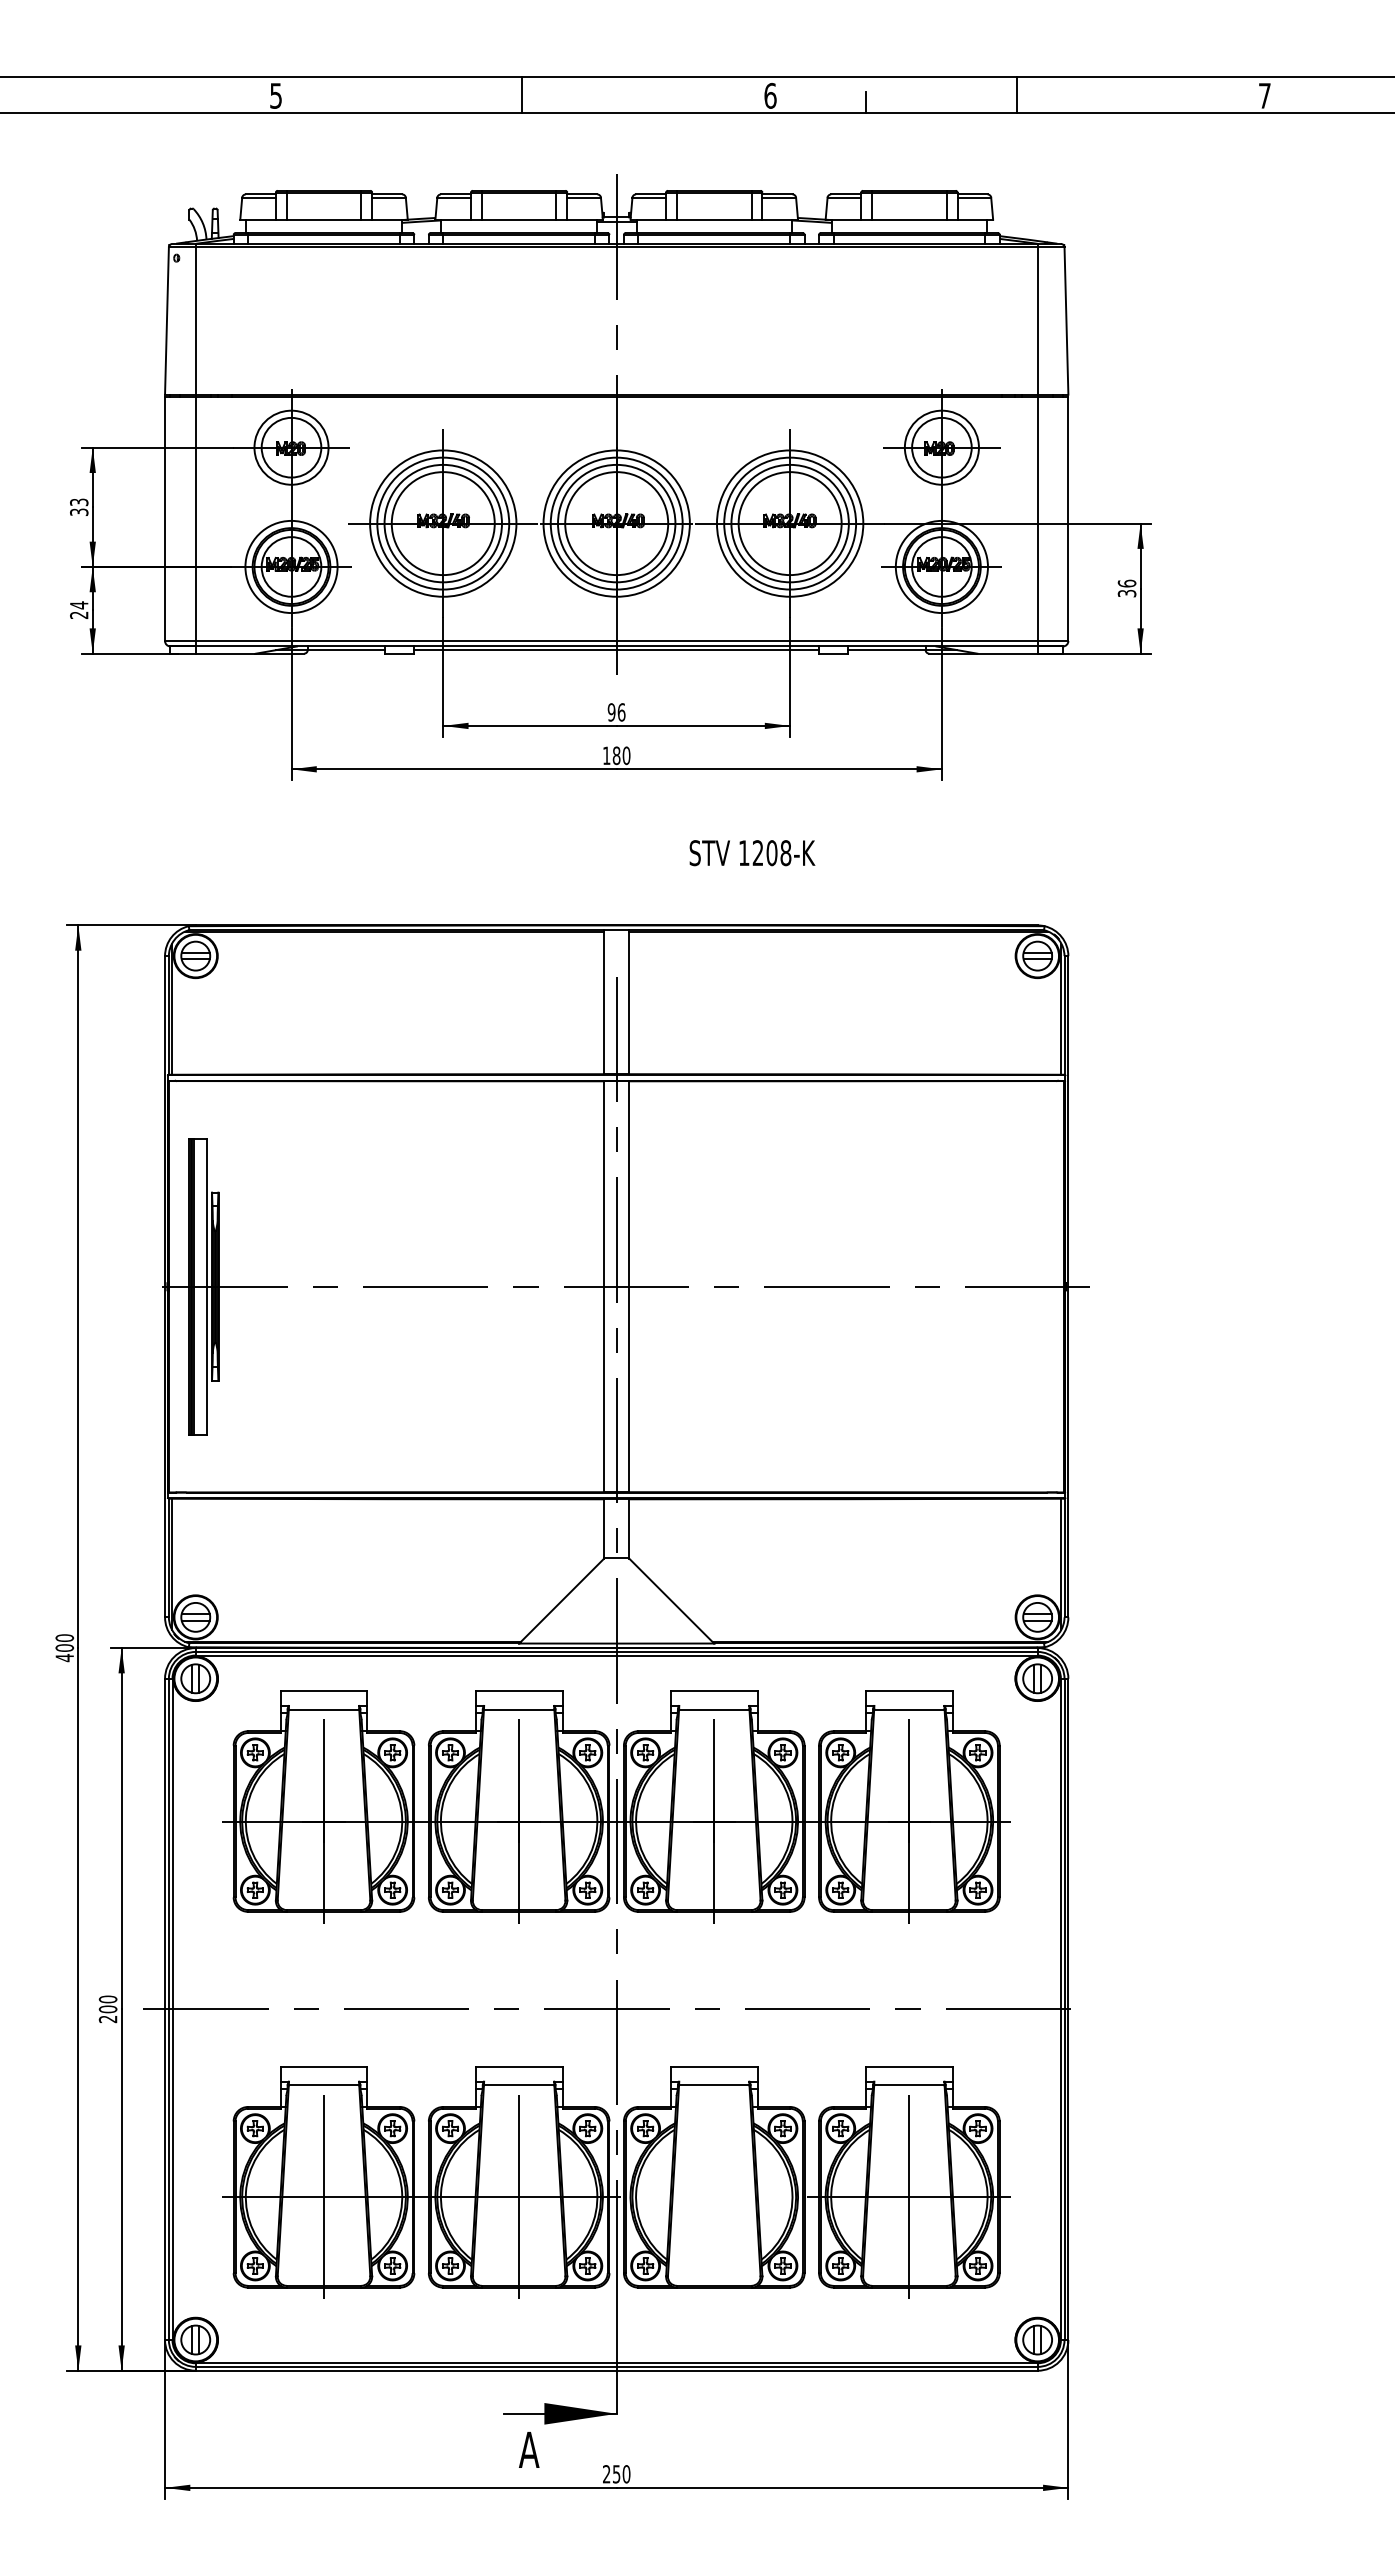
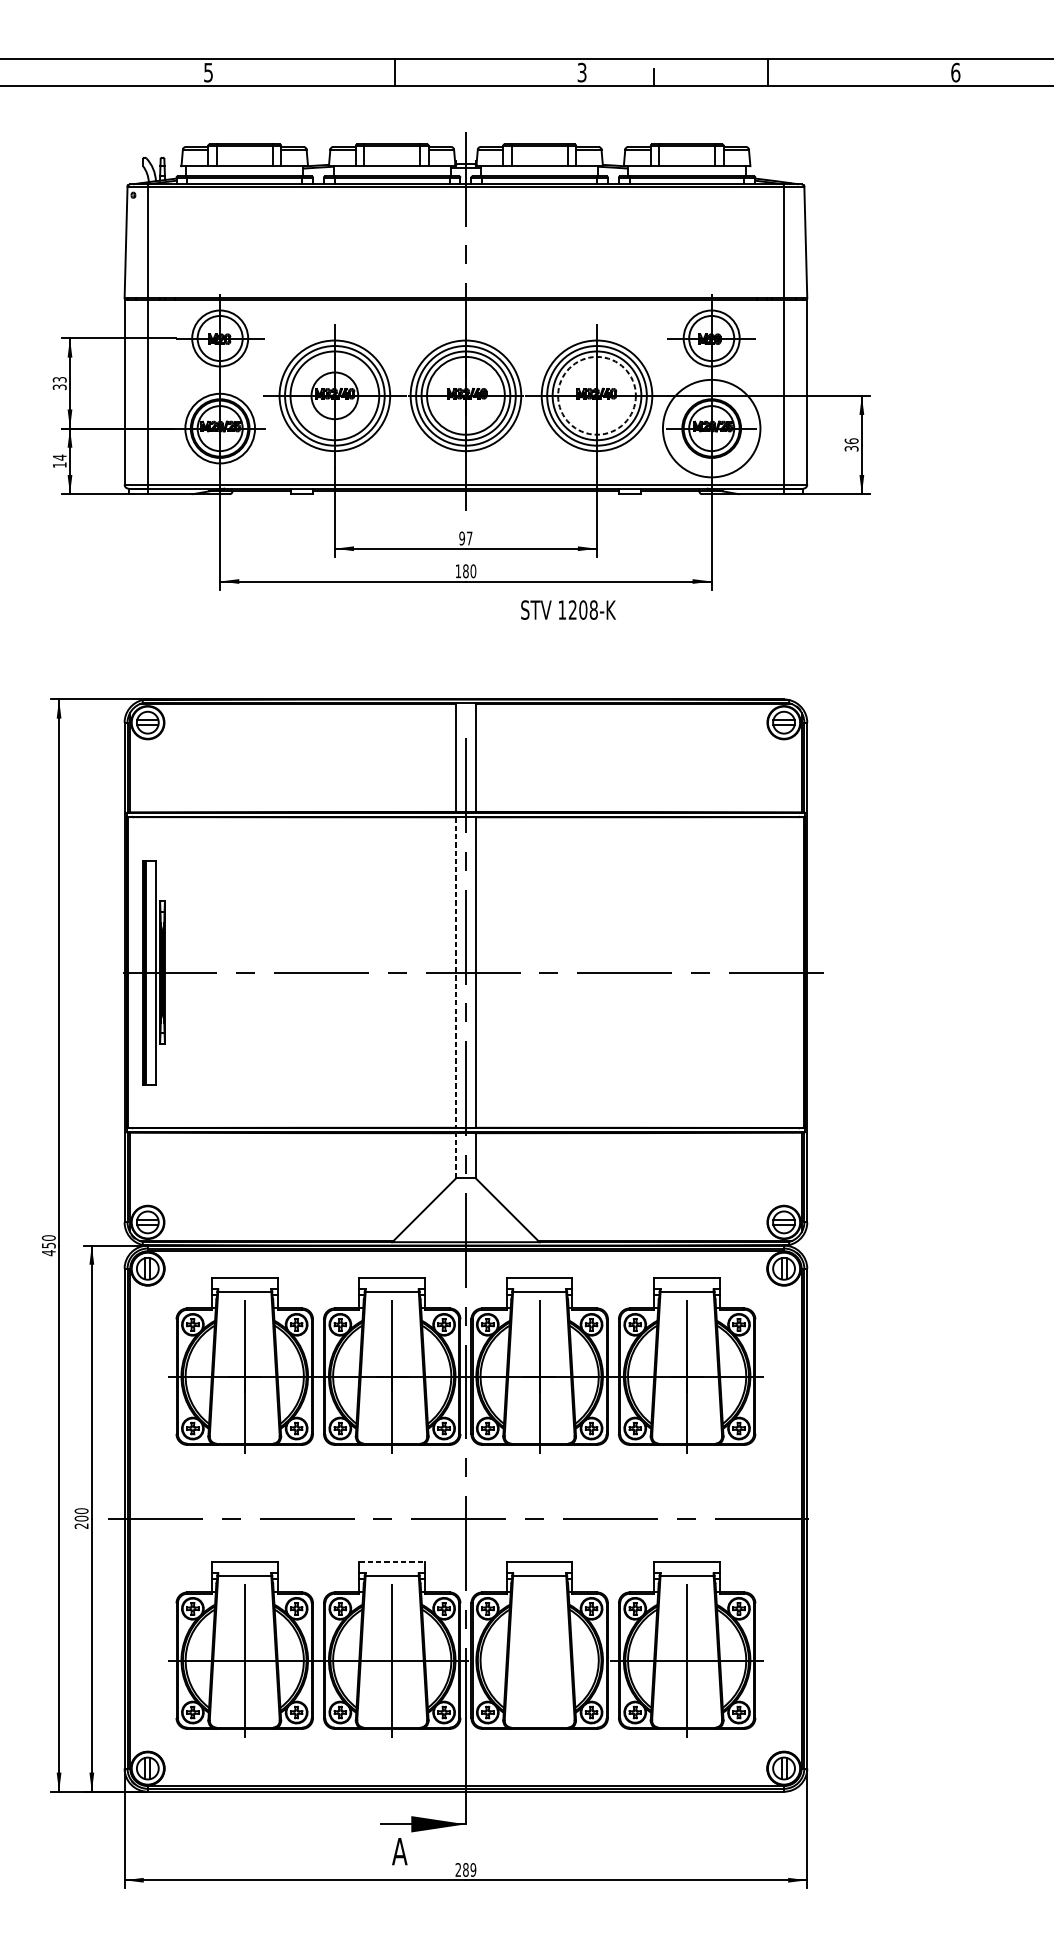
text: (770, 95) -> (582, 72), 6 -> 3
text: (1264, 95) -> (955, 72), 7 -> 6
circle: (442, 523) -> (334, 395), size x0.6
circle: (789, 523) -> (596, 395), solid -> dashed
circle: (941, 566) -> (711, 428), size x1.4
text: (79, 615) -> (59, 465), 24 -> 14
text: (621, 712) -> (469, 538), 96 -> 97
text: (752, 853) -> (568, 610), moved
line: (604, 1287) -> (456, 973), solid -> dashed
line: (604, 1529) -> (456, 1156), solid -> dashed
text: (64, 1647) -> (48, 1245), 400 -> 450
line: (519, 2067) -> (392, 1562), solid -> dashed
text: (621, 2474) -> (469, 1870), 250 -> 289

